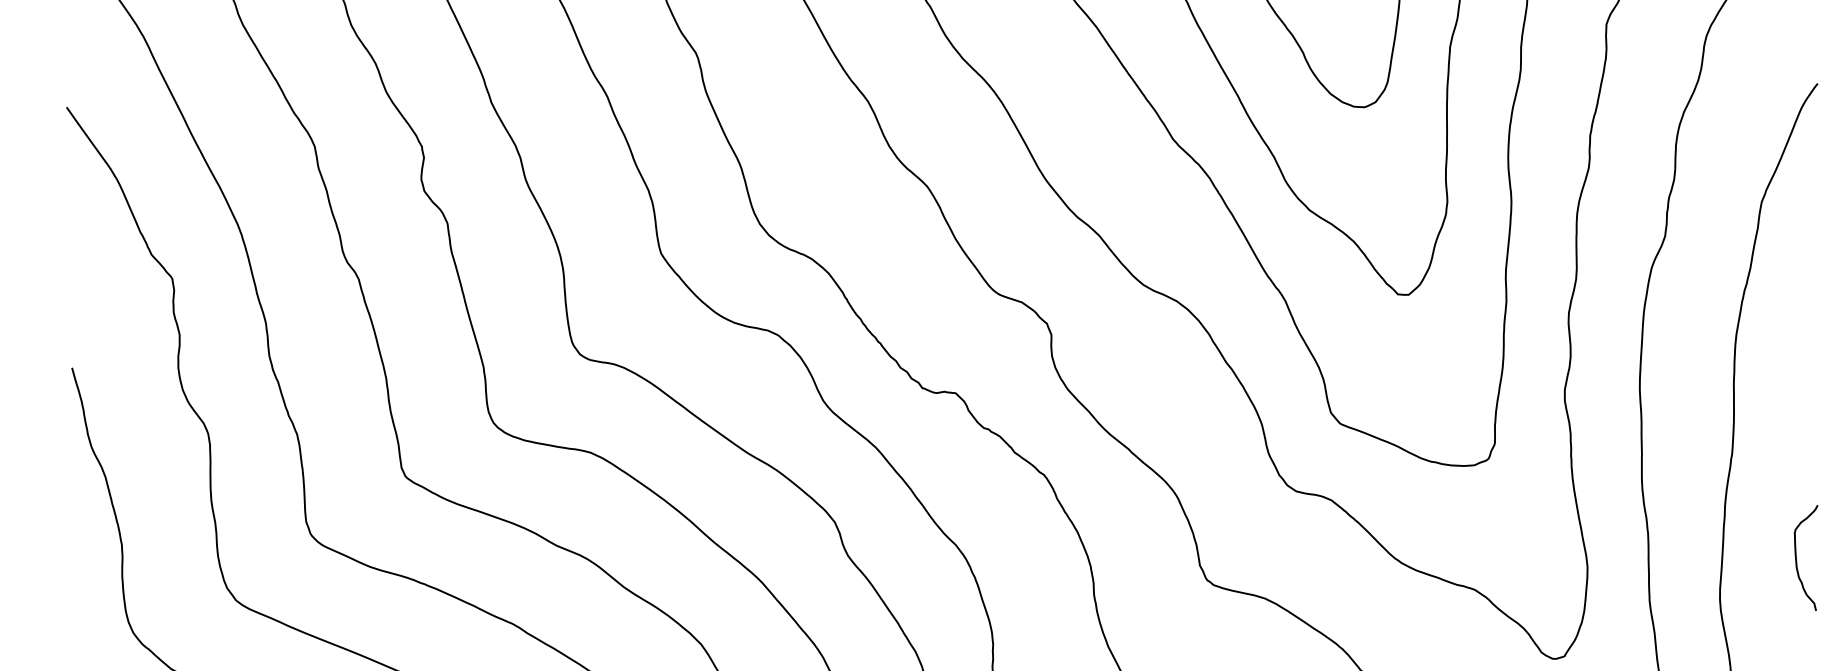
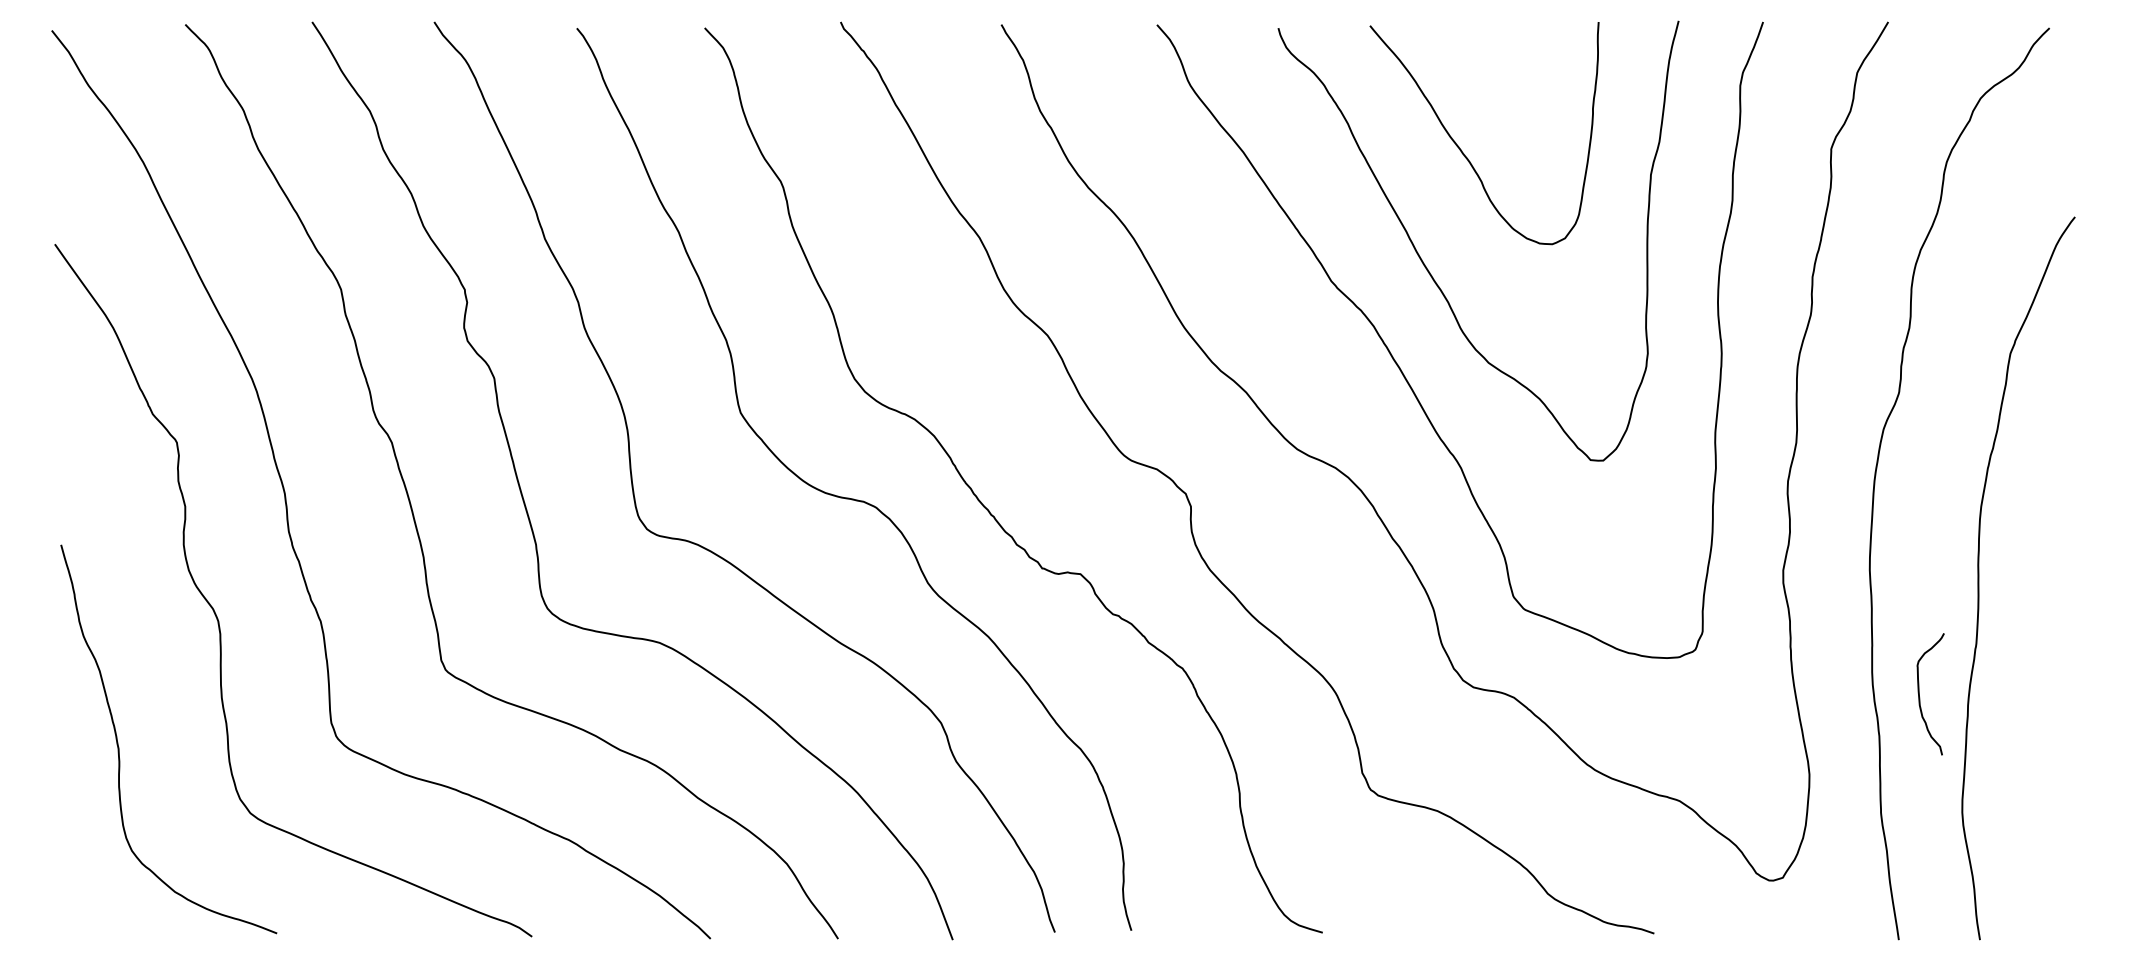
curve: (1797, 560) -> (1920, 697), moved

